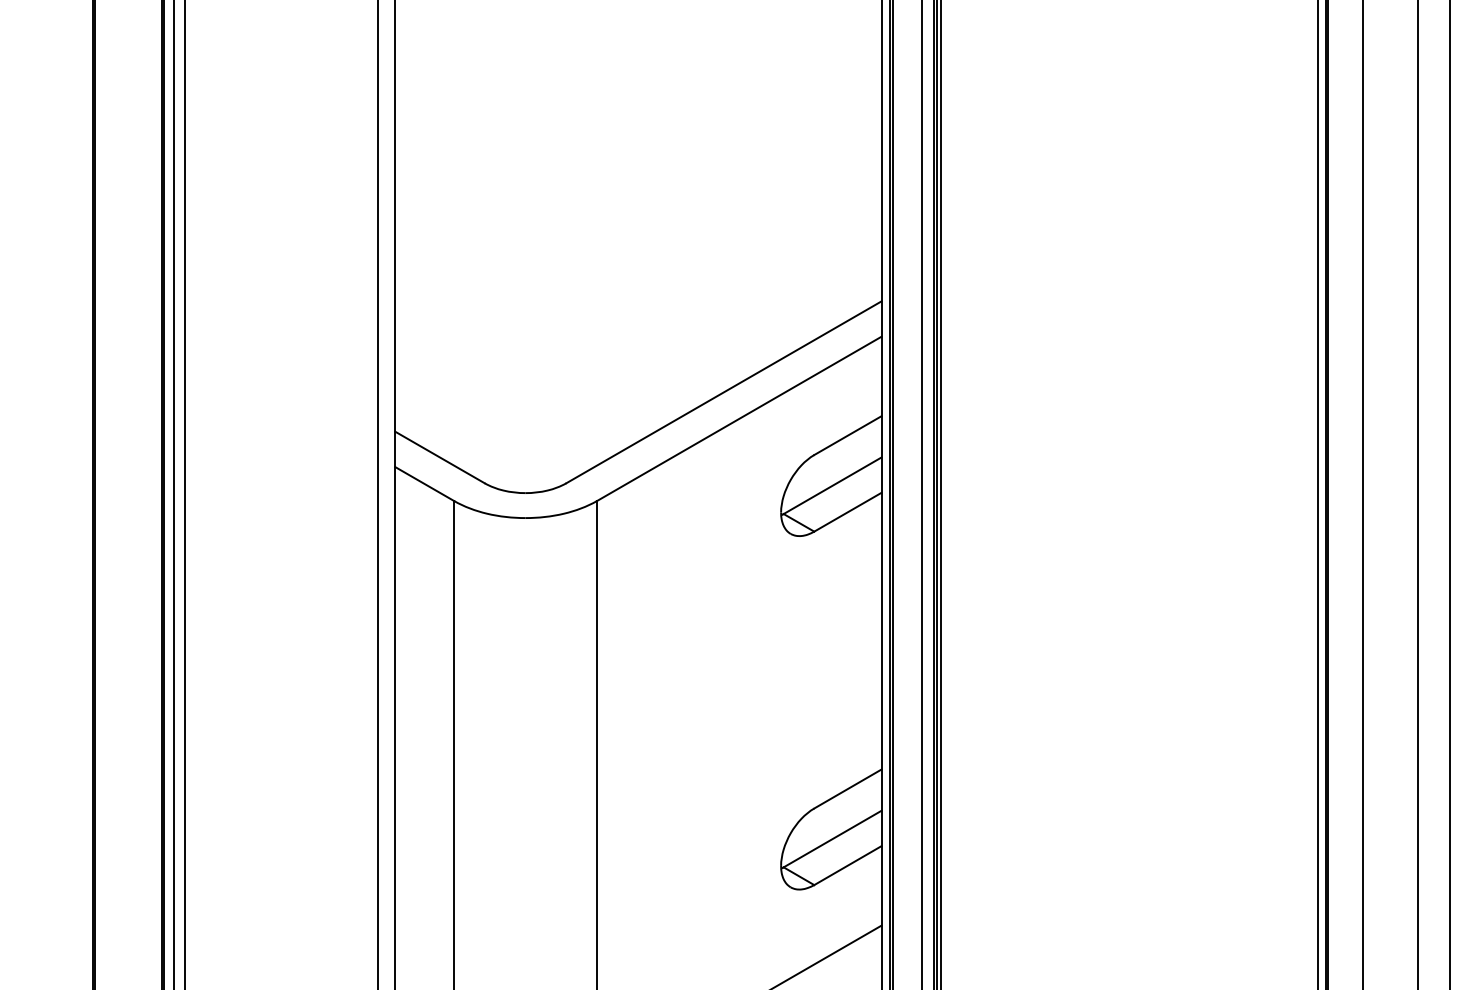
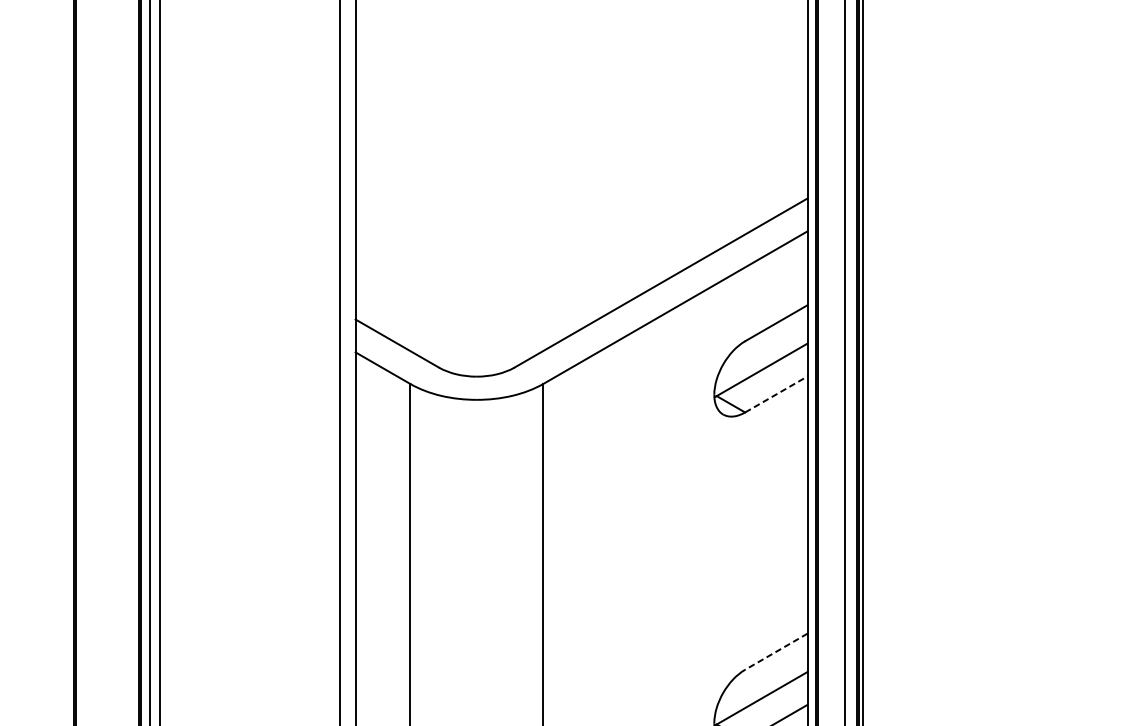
line: (847, 512) -> (776, 394), solid -> dashed
line: (847, 789) -> (776, 652), solid -> dashed

